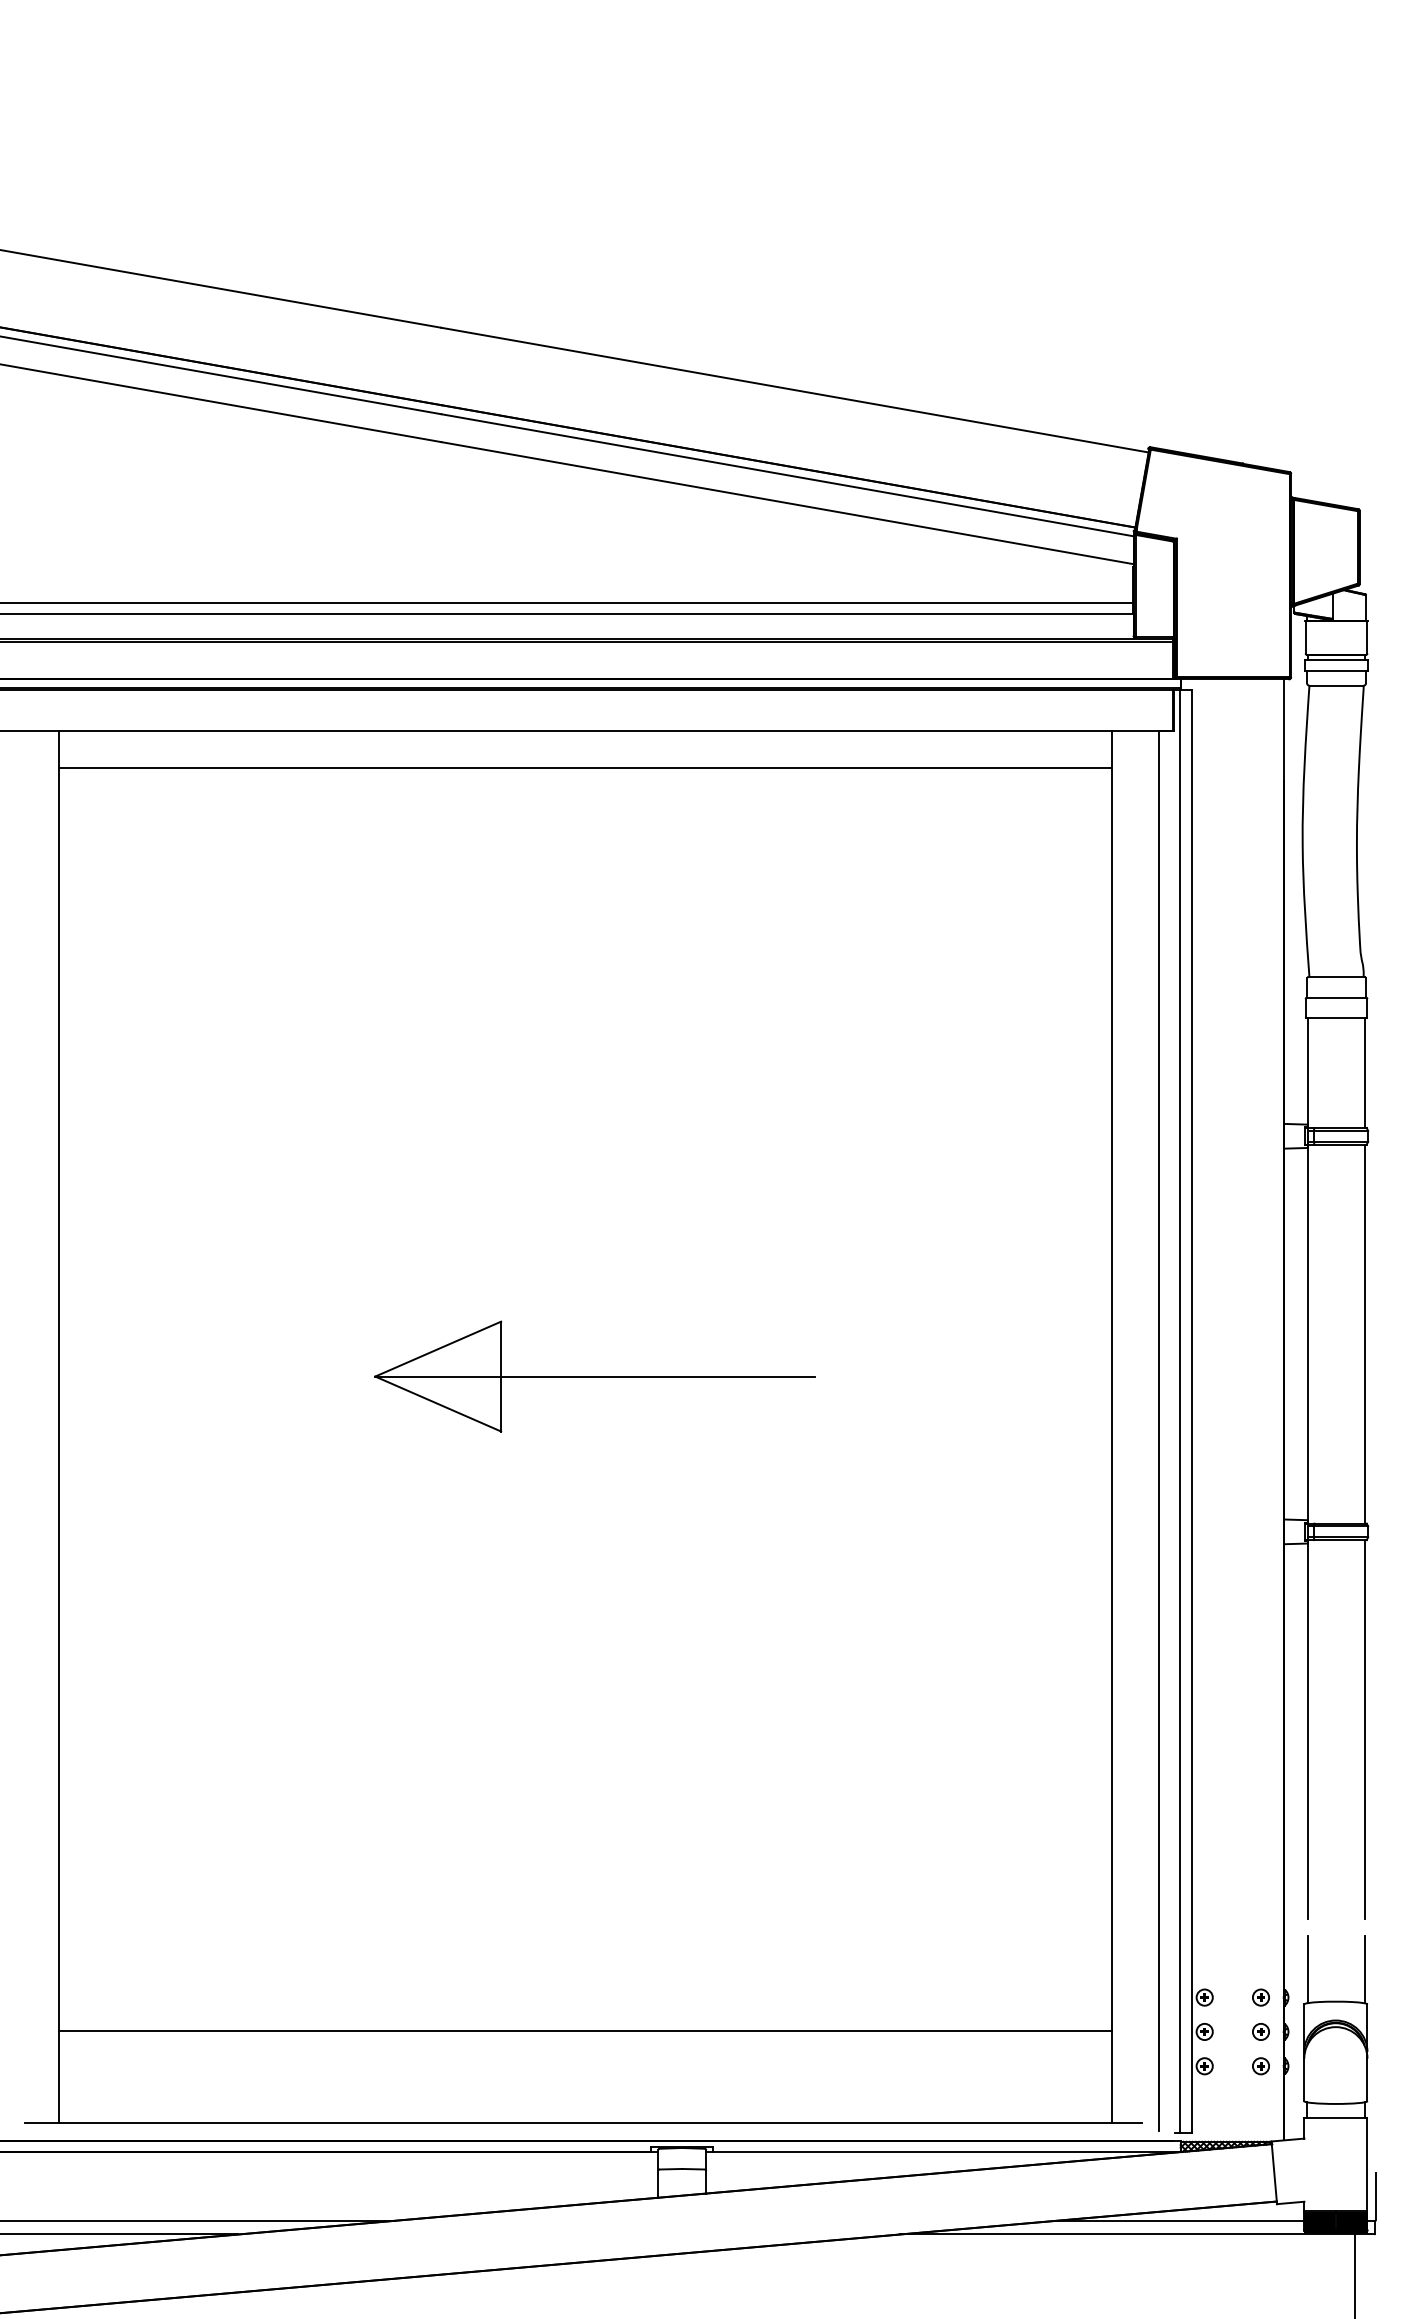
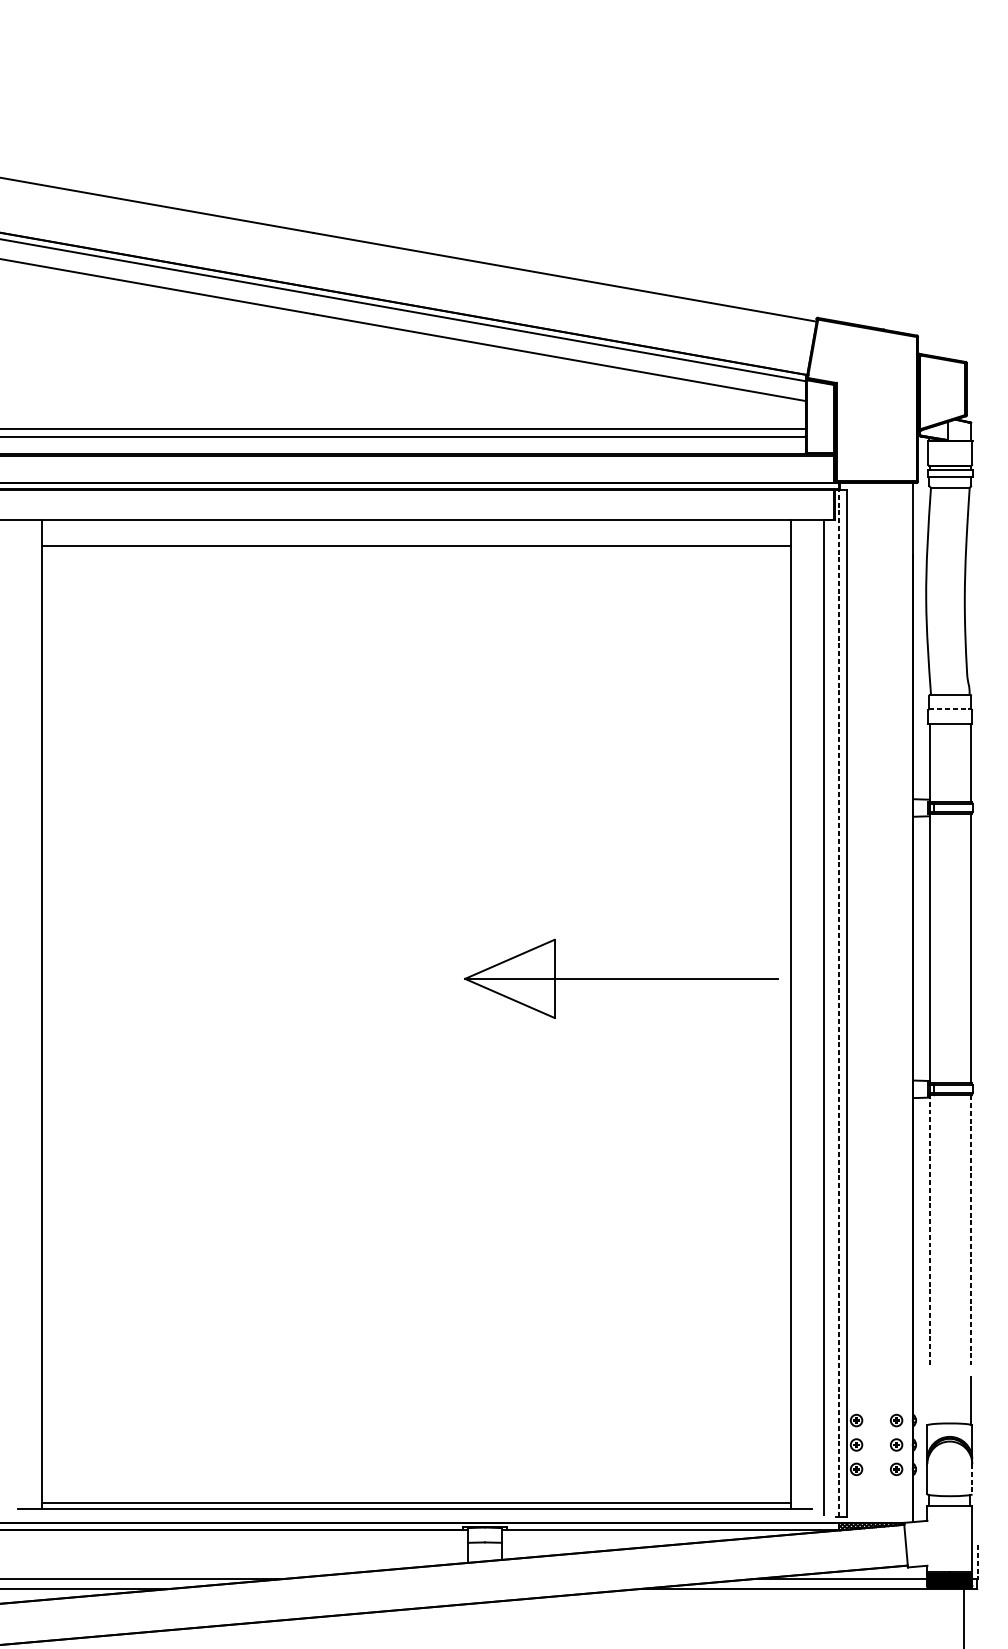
line: (1336, 997) -> (950, 709), solid -> dashed
part: (594, 1376) -> (620, 978), moved
line: (1179, 1411) -> (838, 1003), solid -> dashed
line: (1307, 1729) -> (929, 1229), solid -> dashed
line: (1365, 1729) -> (970, 1229), solid -> dashed
line: (1307, 1969) -> (929, 1400), removed
line: (585, 2031) -> (416, 1502), moved
line: (1367, 2080) -> (972, 1479), solid -> dashed
line: (1375, 2196) -> (978, 1562), solid -> dashed

